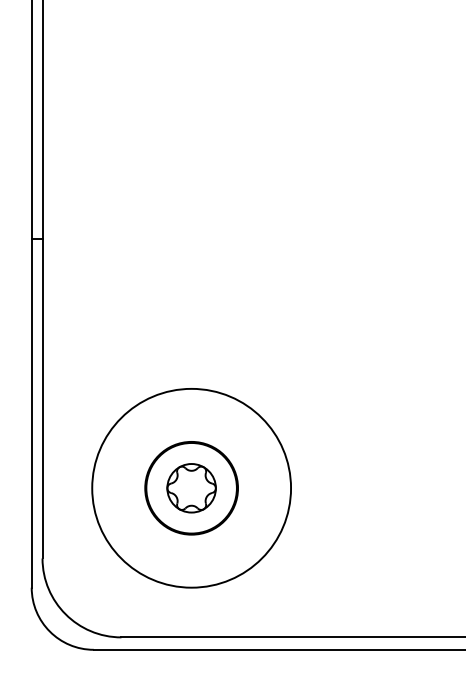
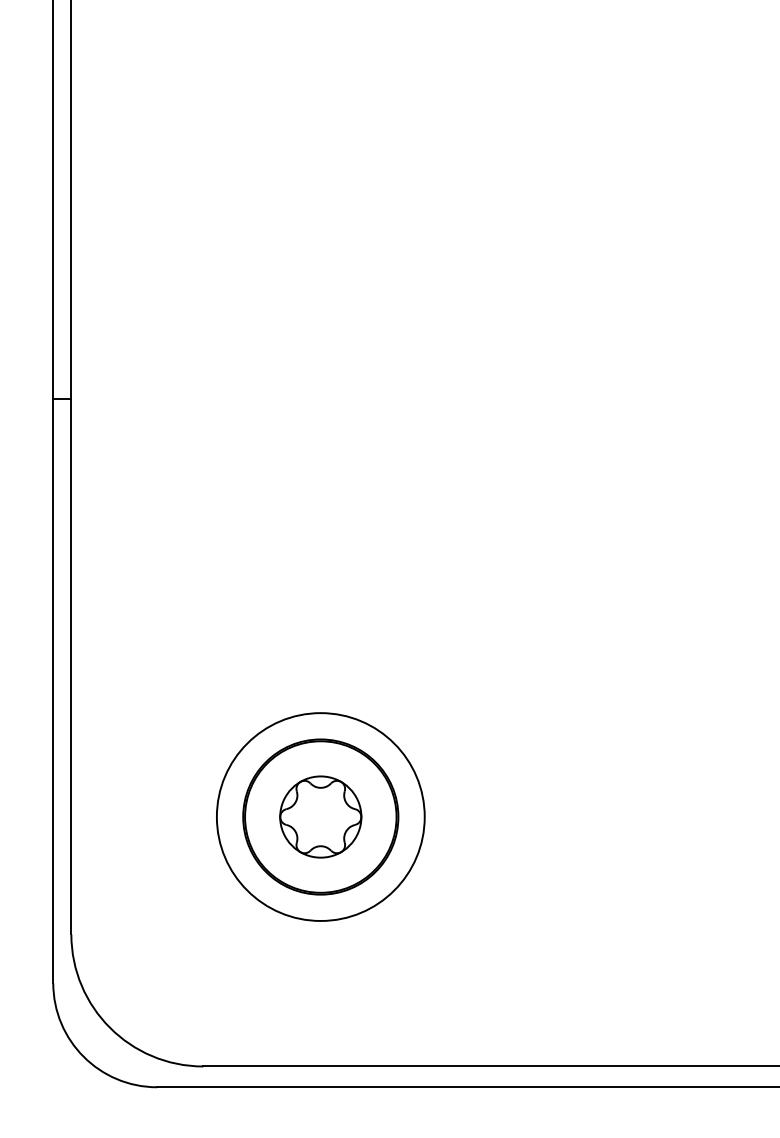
circle: (191, 488) -> (320, 817), size x0.62

